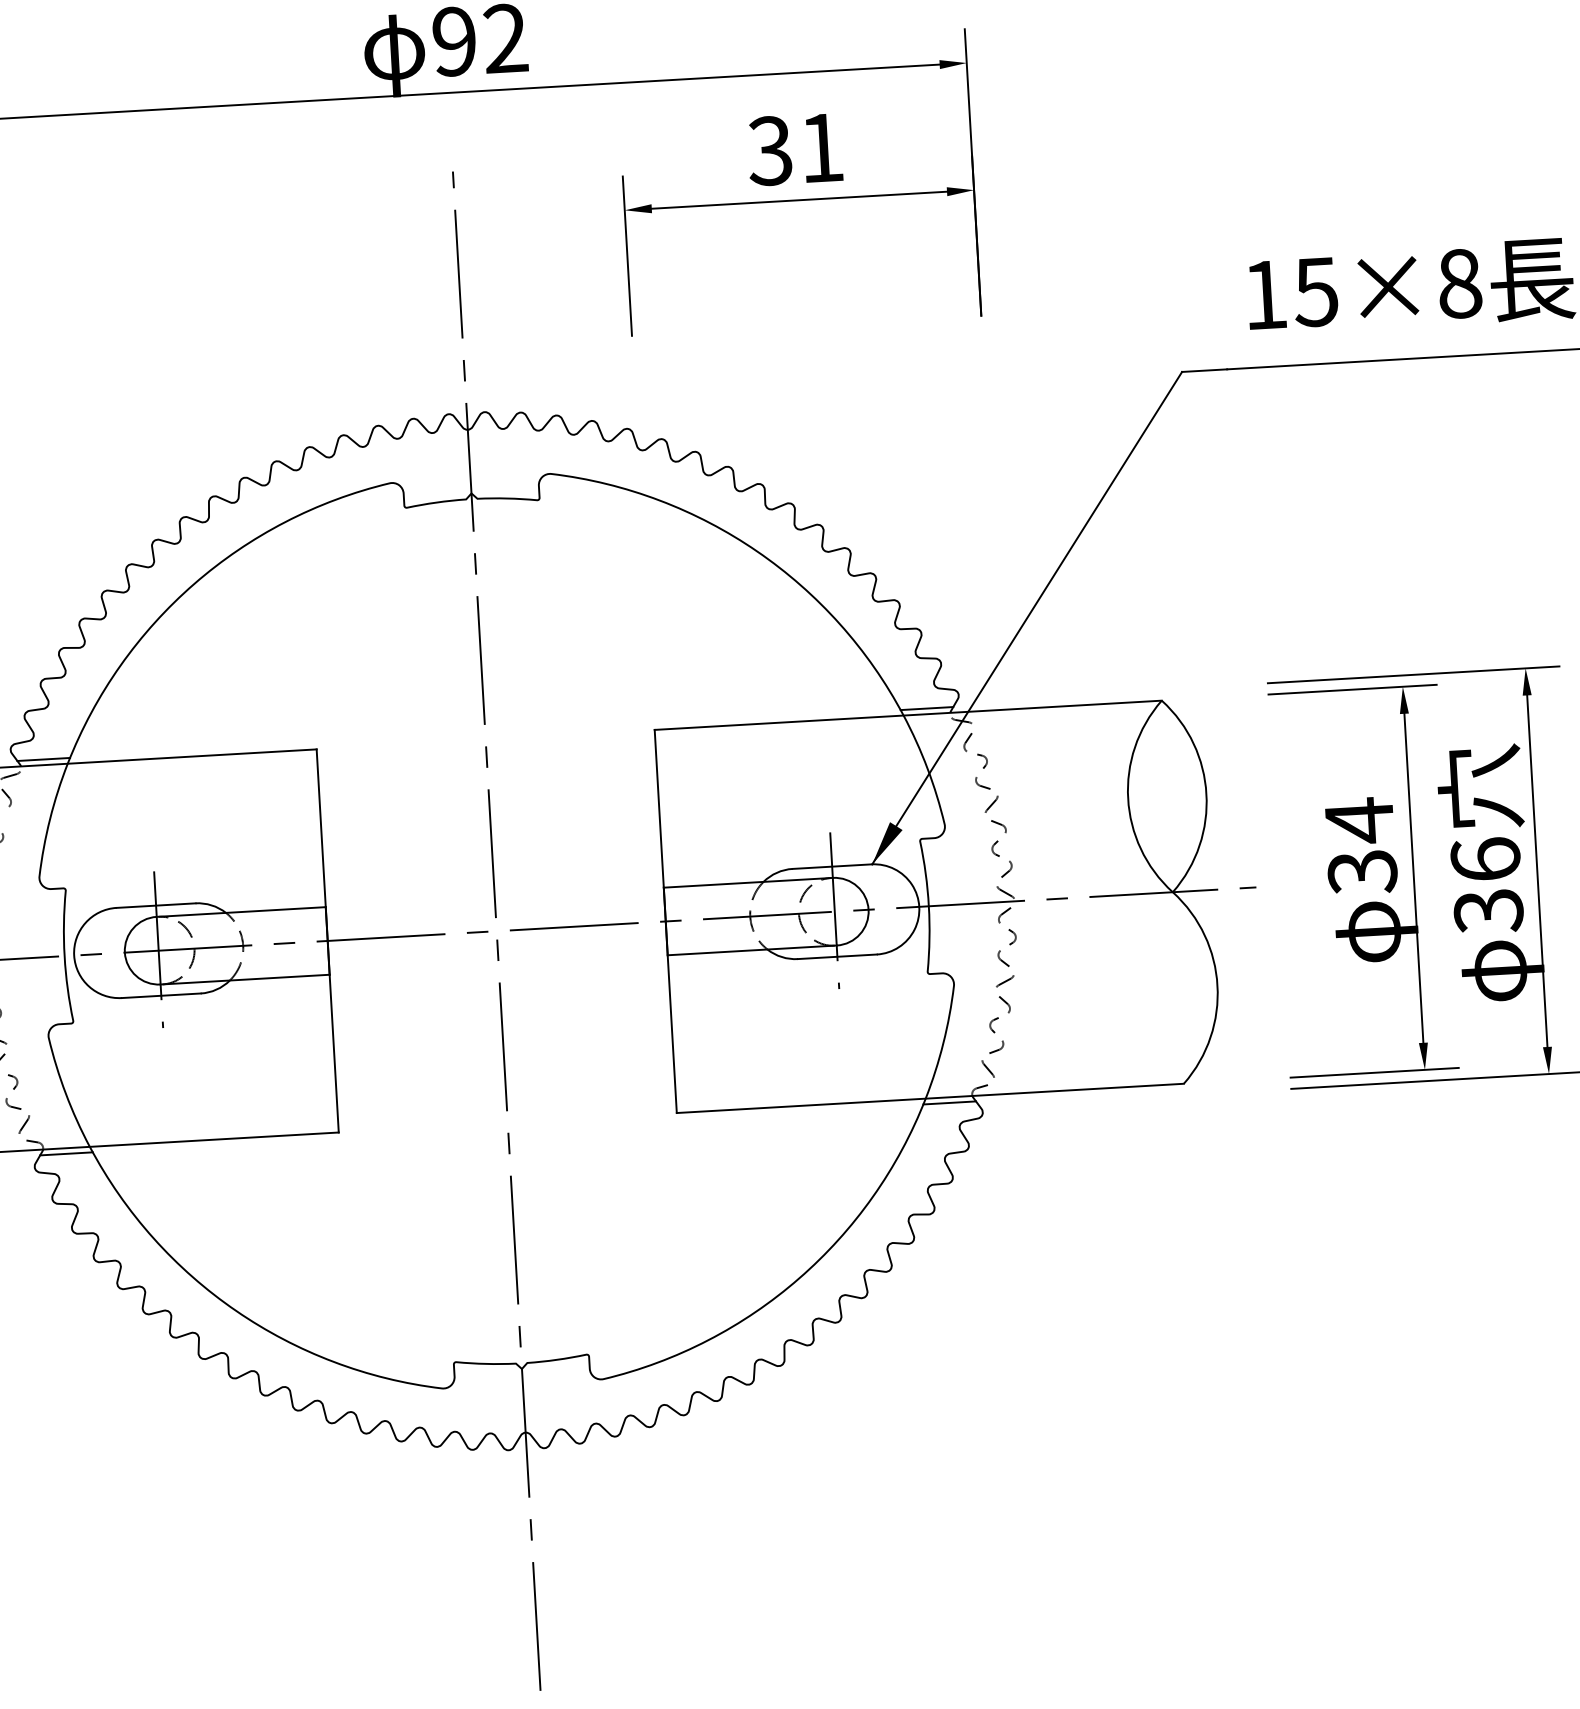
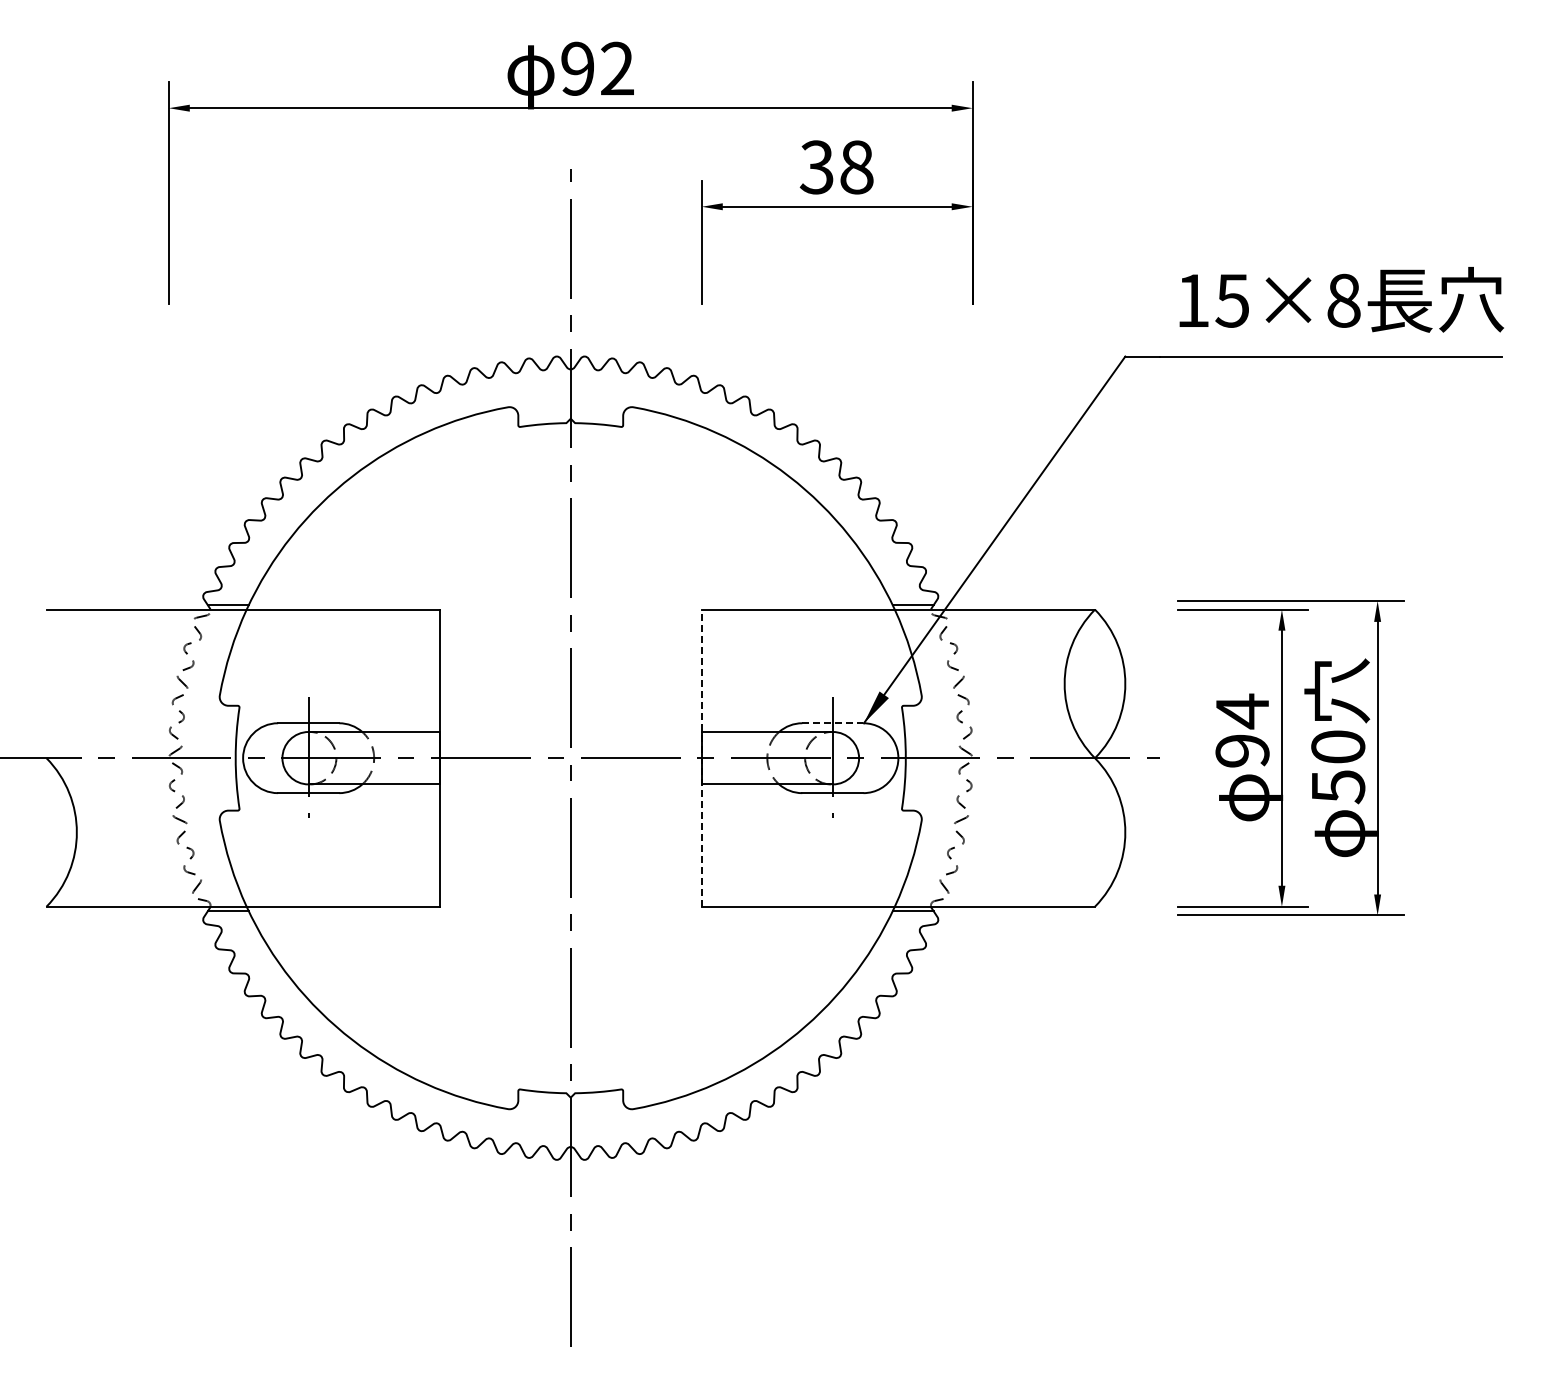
text: (821, 148) -> (856, 167), 31 -> 38
line: (831, 866) -> (832, 723), solid -> dashed
text: (1362, 872) -> (1242, 751), 34 -> 94
text: (1487, 886) -> (1338, 767), 36 -> 50
line: (665, 921) -> (701, 758), solid -> dashed

